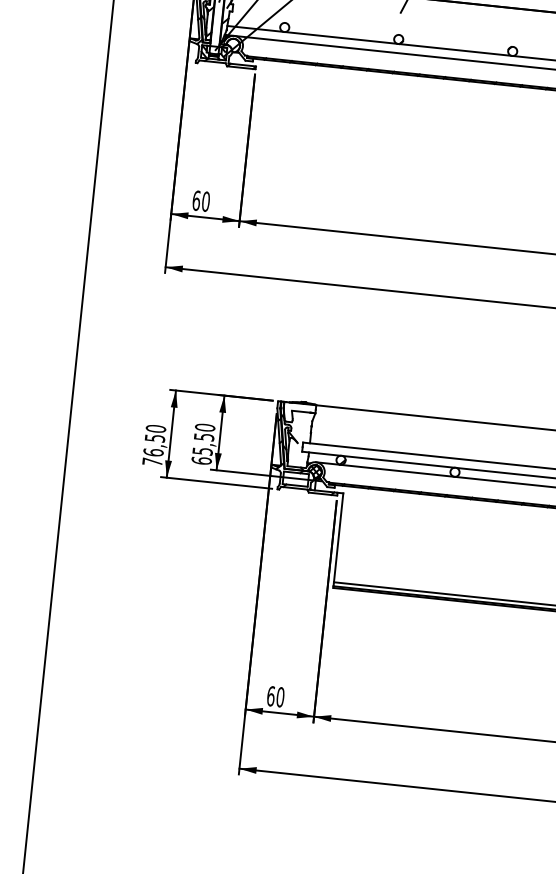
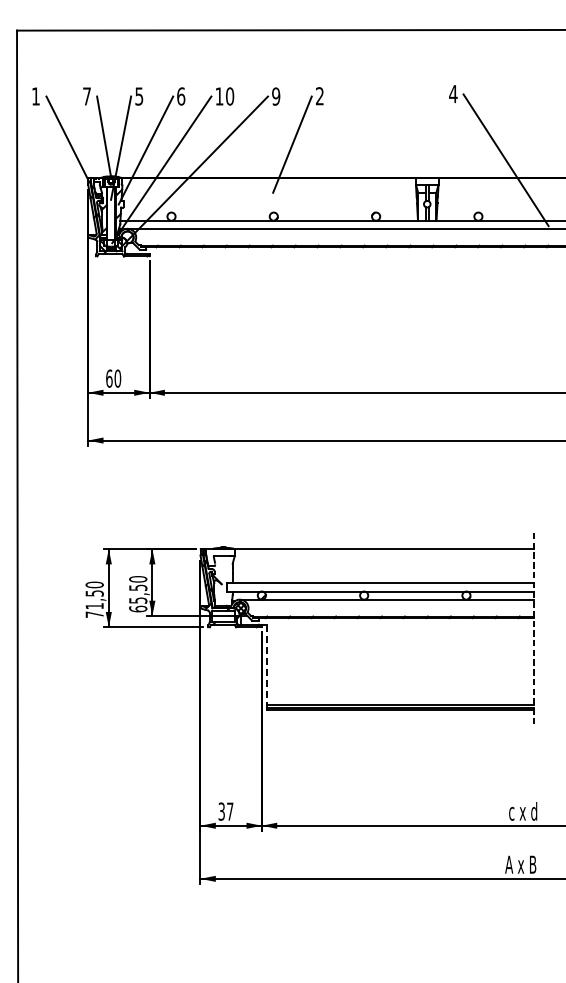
text: (153, 451) -> (94, 605), 76,50 -> 71,50
line: (338, 537) -> (266, 664), solid -> dashed
text: (275, 696) -> (225, 811), 60 -> 37

